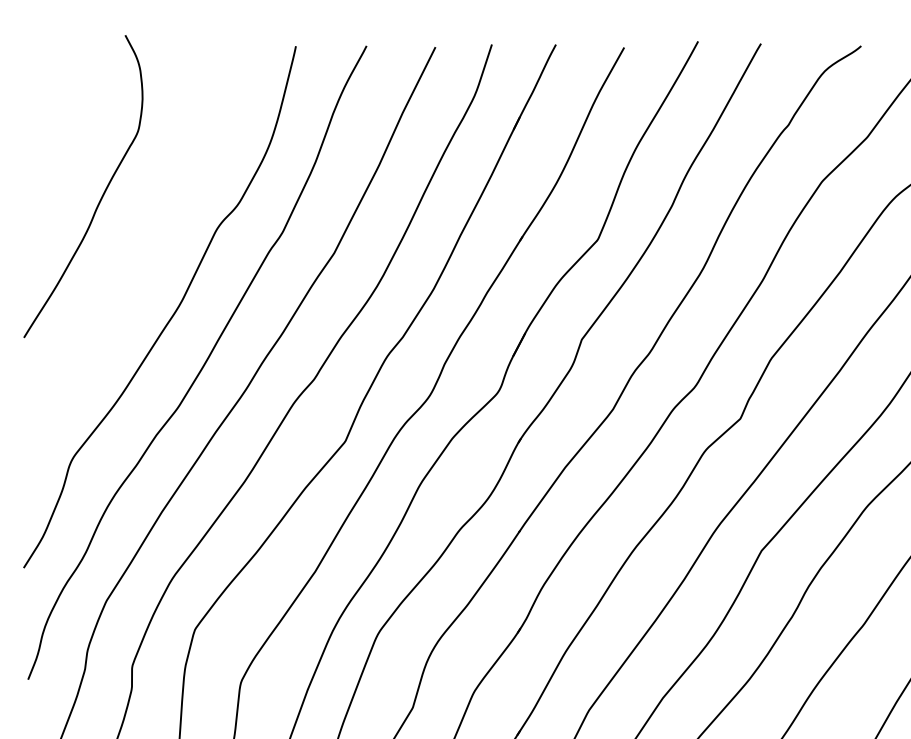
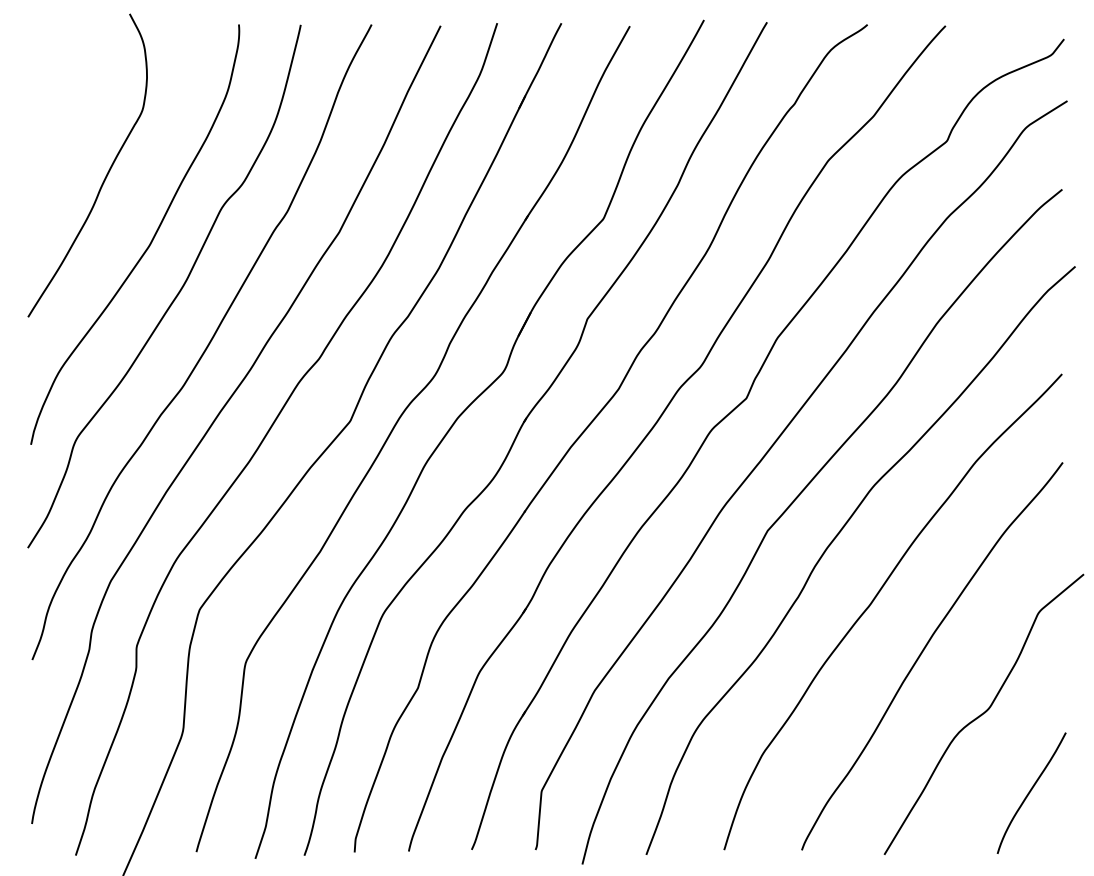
curve: (146, 262) -> (150, 241), added

